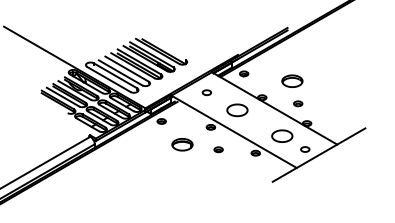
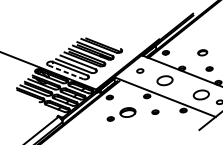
line: (109, 79) -> (66, 72), solid -> dashed
part: (292, 80) -> (202, 52), size x0.6
part: (158, 149) -> (110, 118), added

